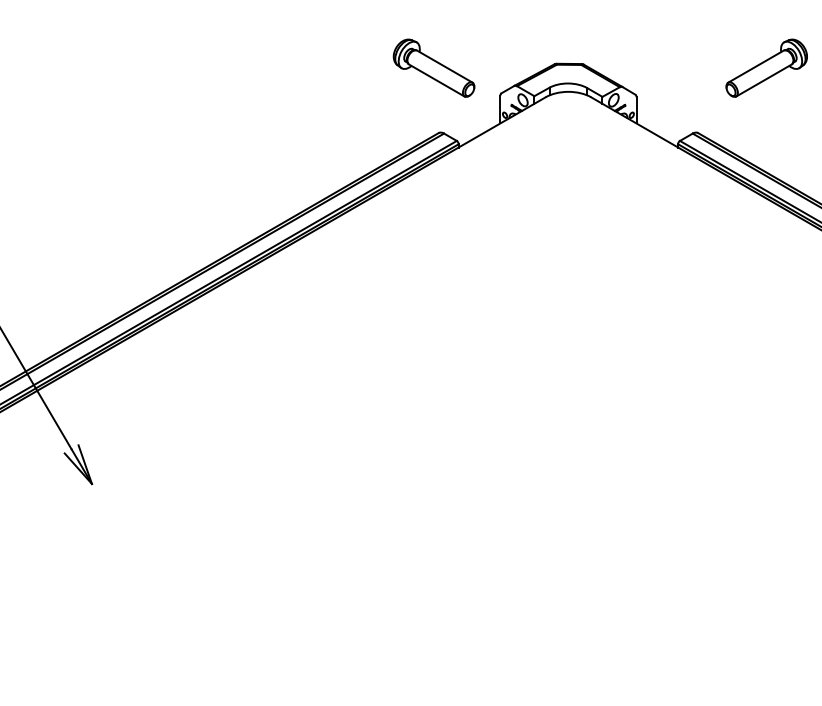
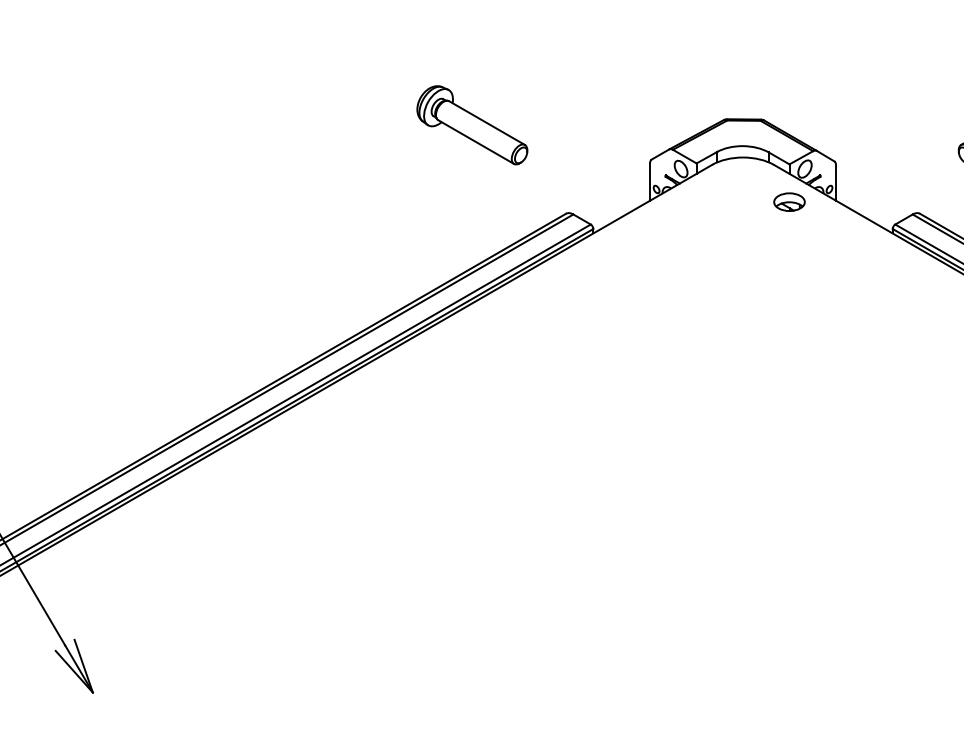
part: (433, 67) -> (471, 124), moved
part: (602, 124) -> (789, 202), added

